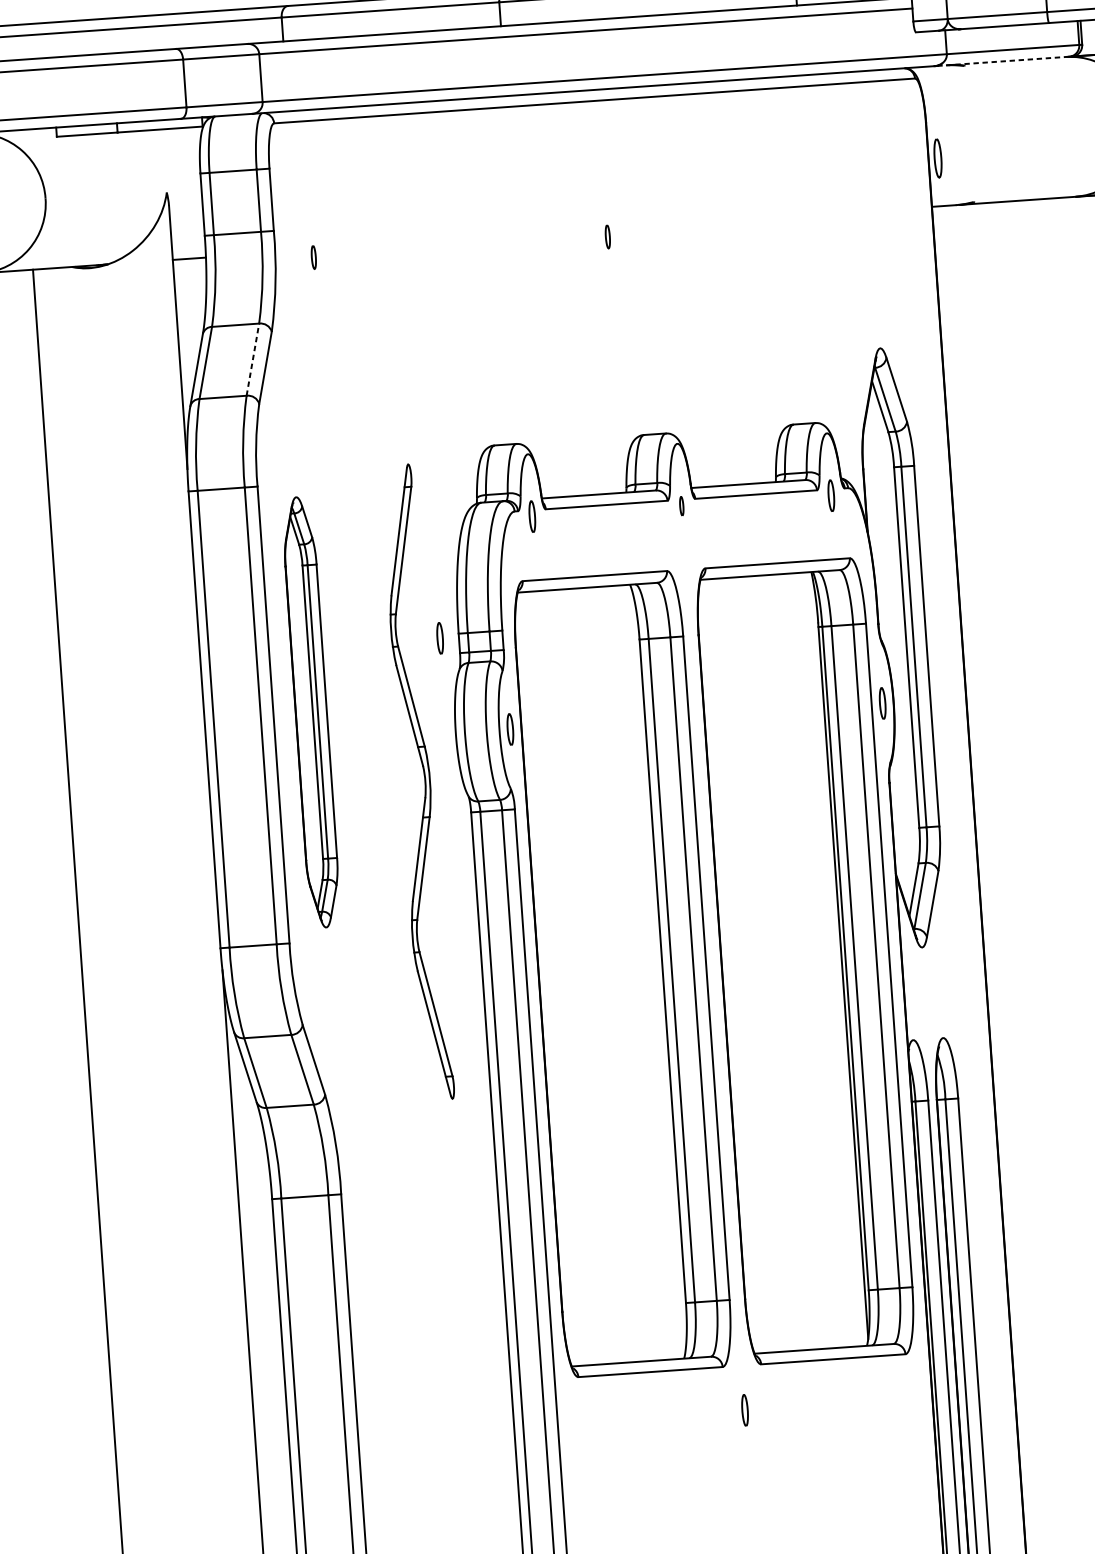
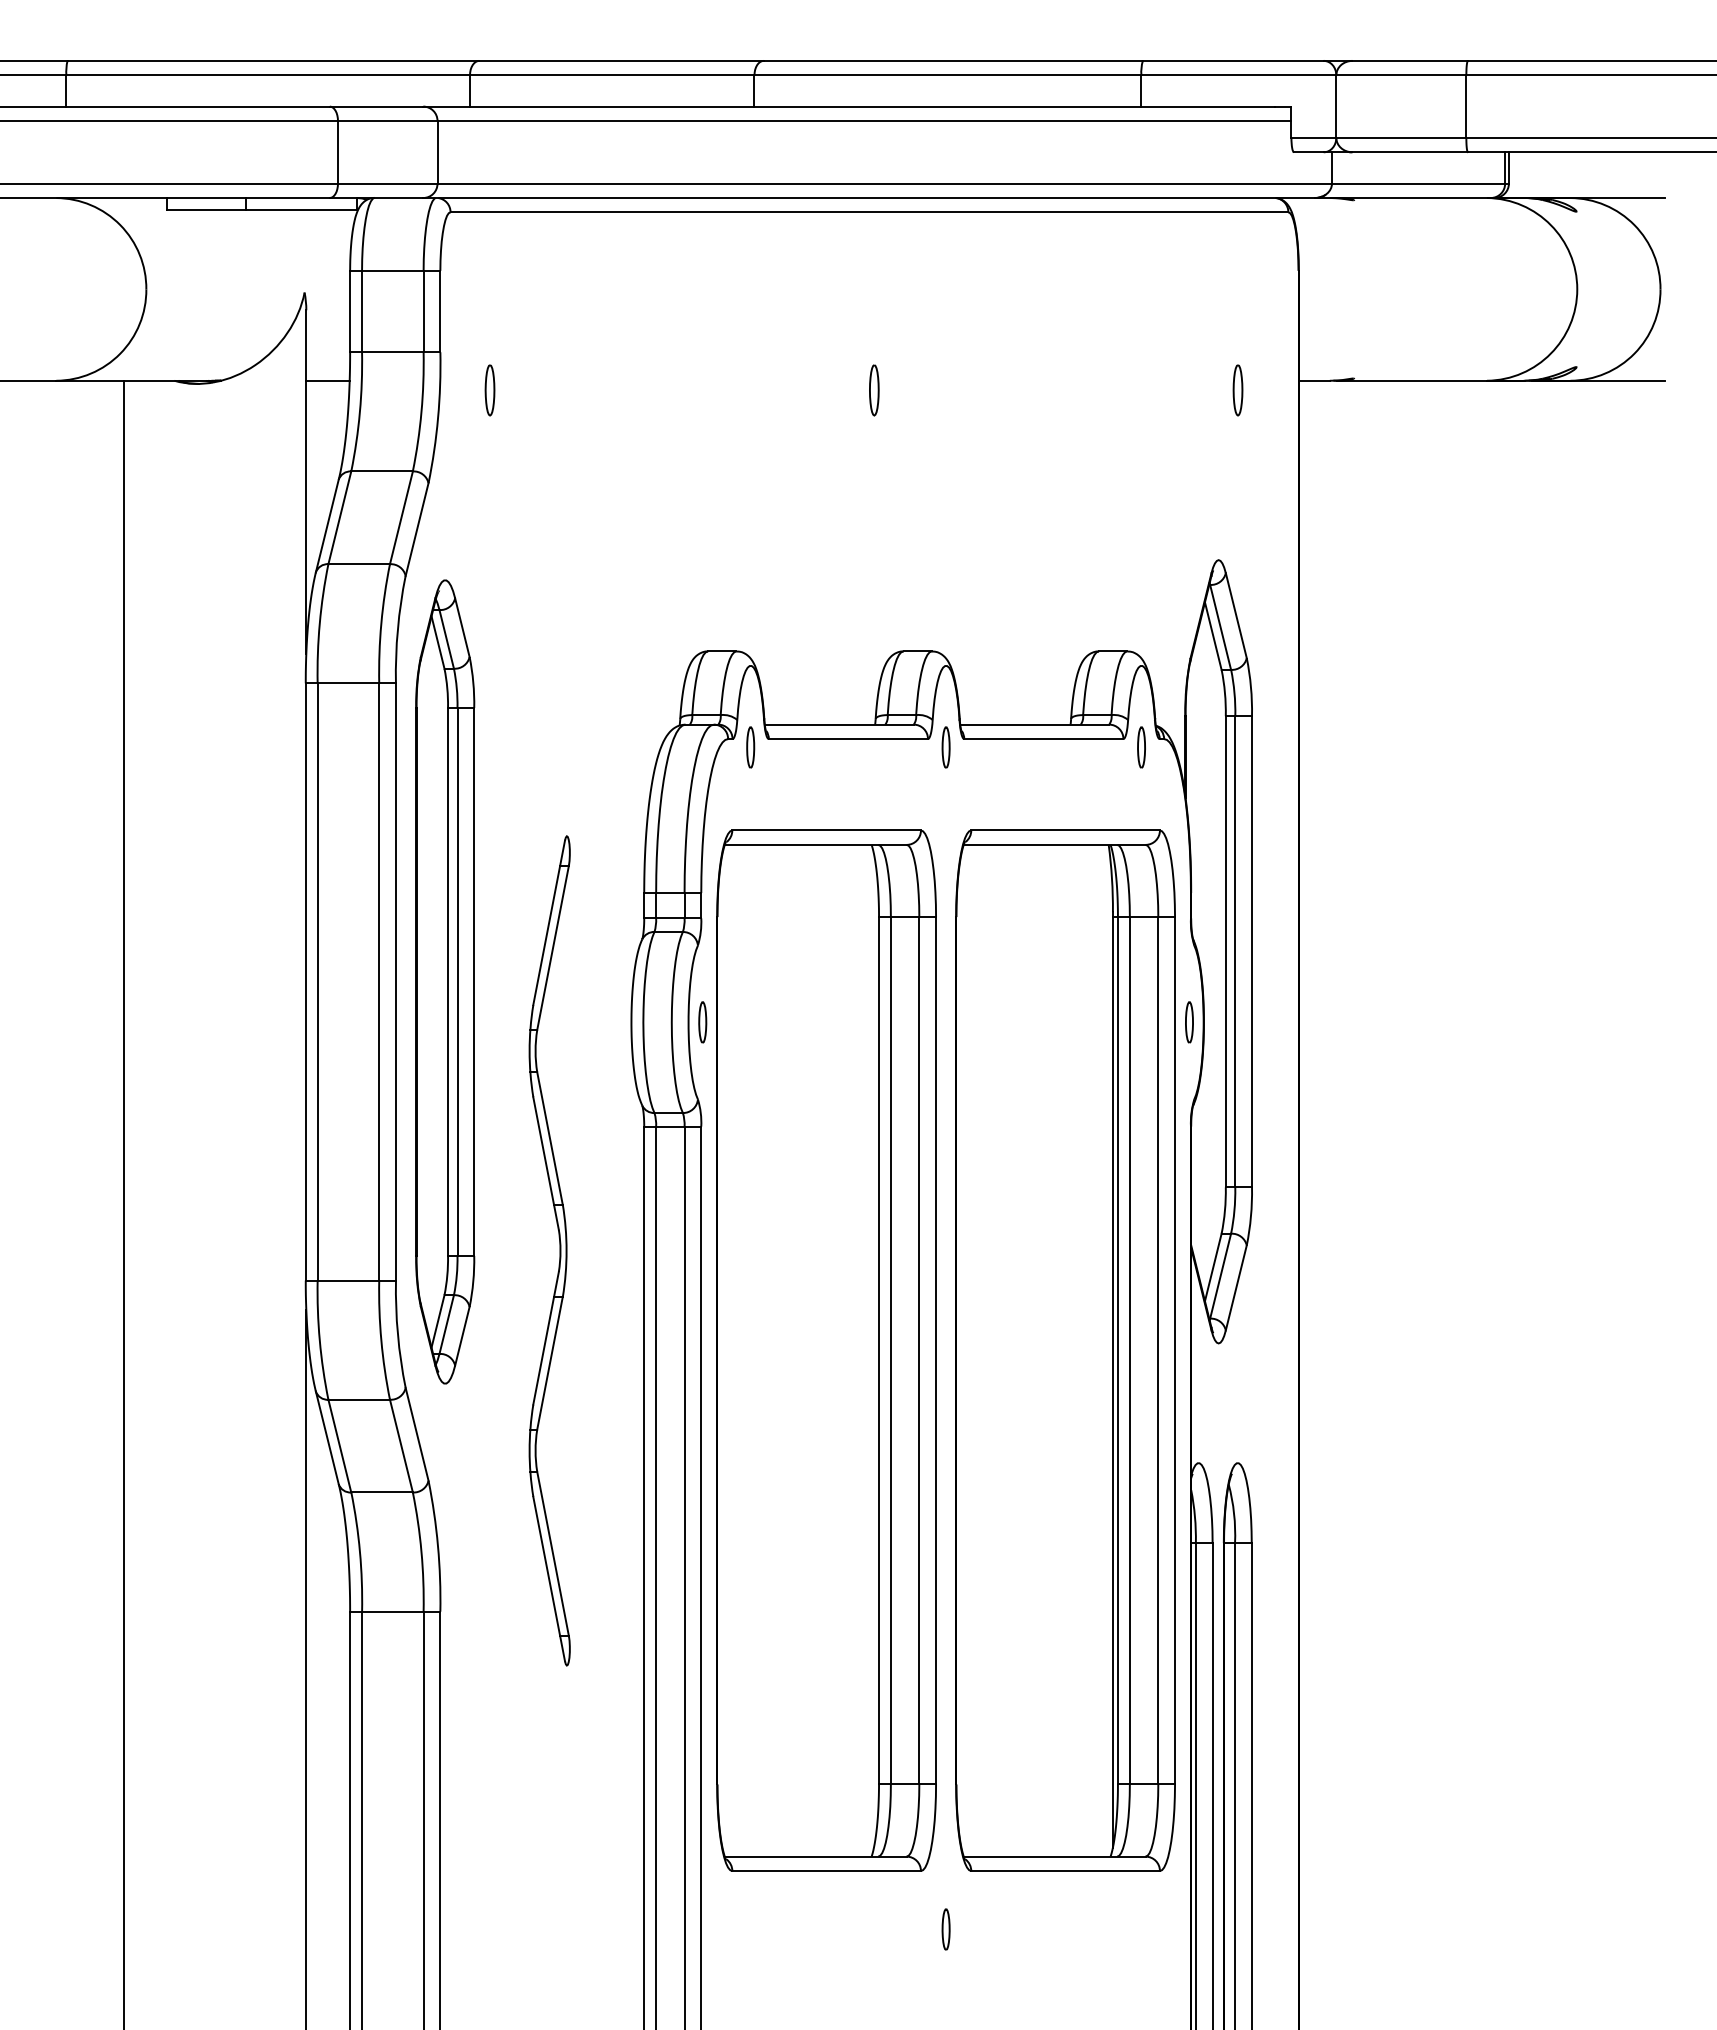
line: (1002, 61) -> (1403, 197), dashed -> solid
part: (937, 158) -> (1237, 390), moved
part: (607, 236) -> (874, 390), size x1.67
part: (313, 257) -> (489, 390), size x1.67
line: (252, 359) -> (401, 517), dashed -> solid
part: (681, 506) -> (945, 747), size x1.67
part: (440, 638) -> (619, 897), removed
part: (311, 712) -> (445, 981), size x1.43
part: (424, 781) -> (559, 1250), moved

